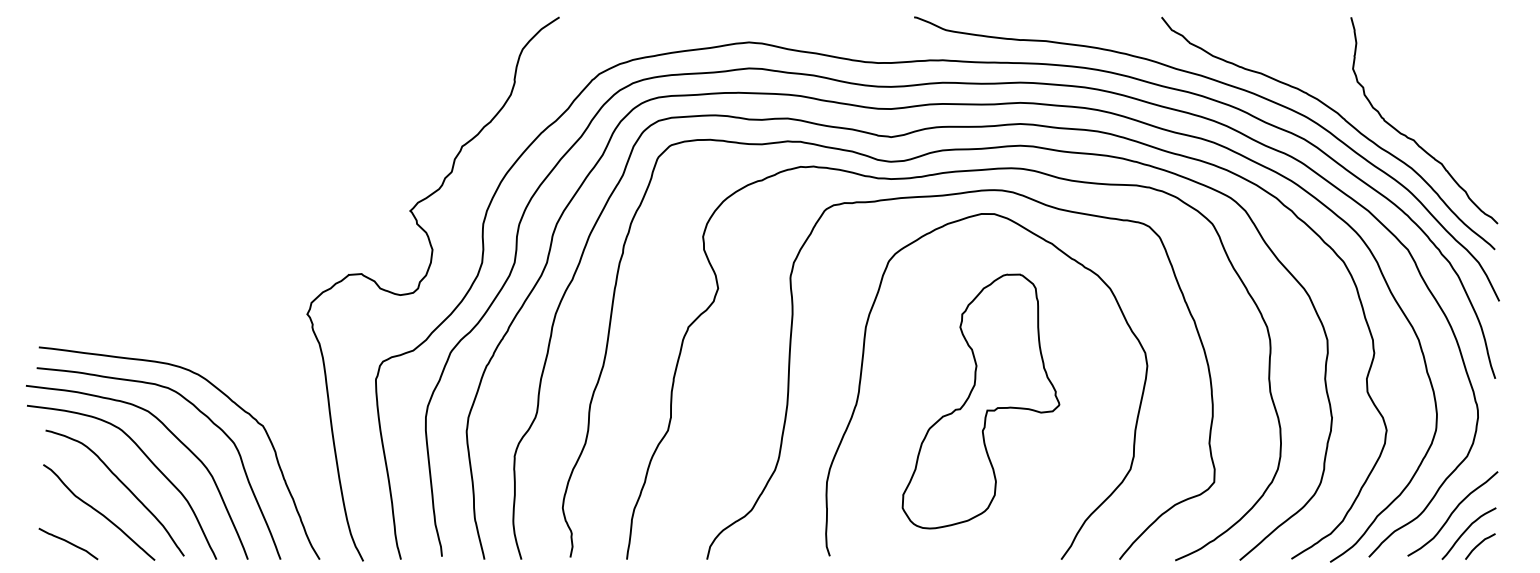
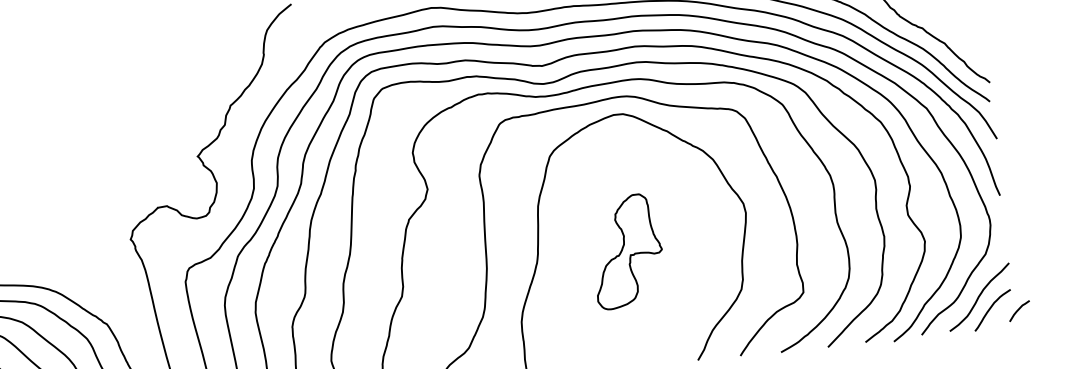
part: (980, 401) -> (627, 251), size x0.6
curve: (1479, 545) -> (1018, 310), moved

